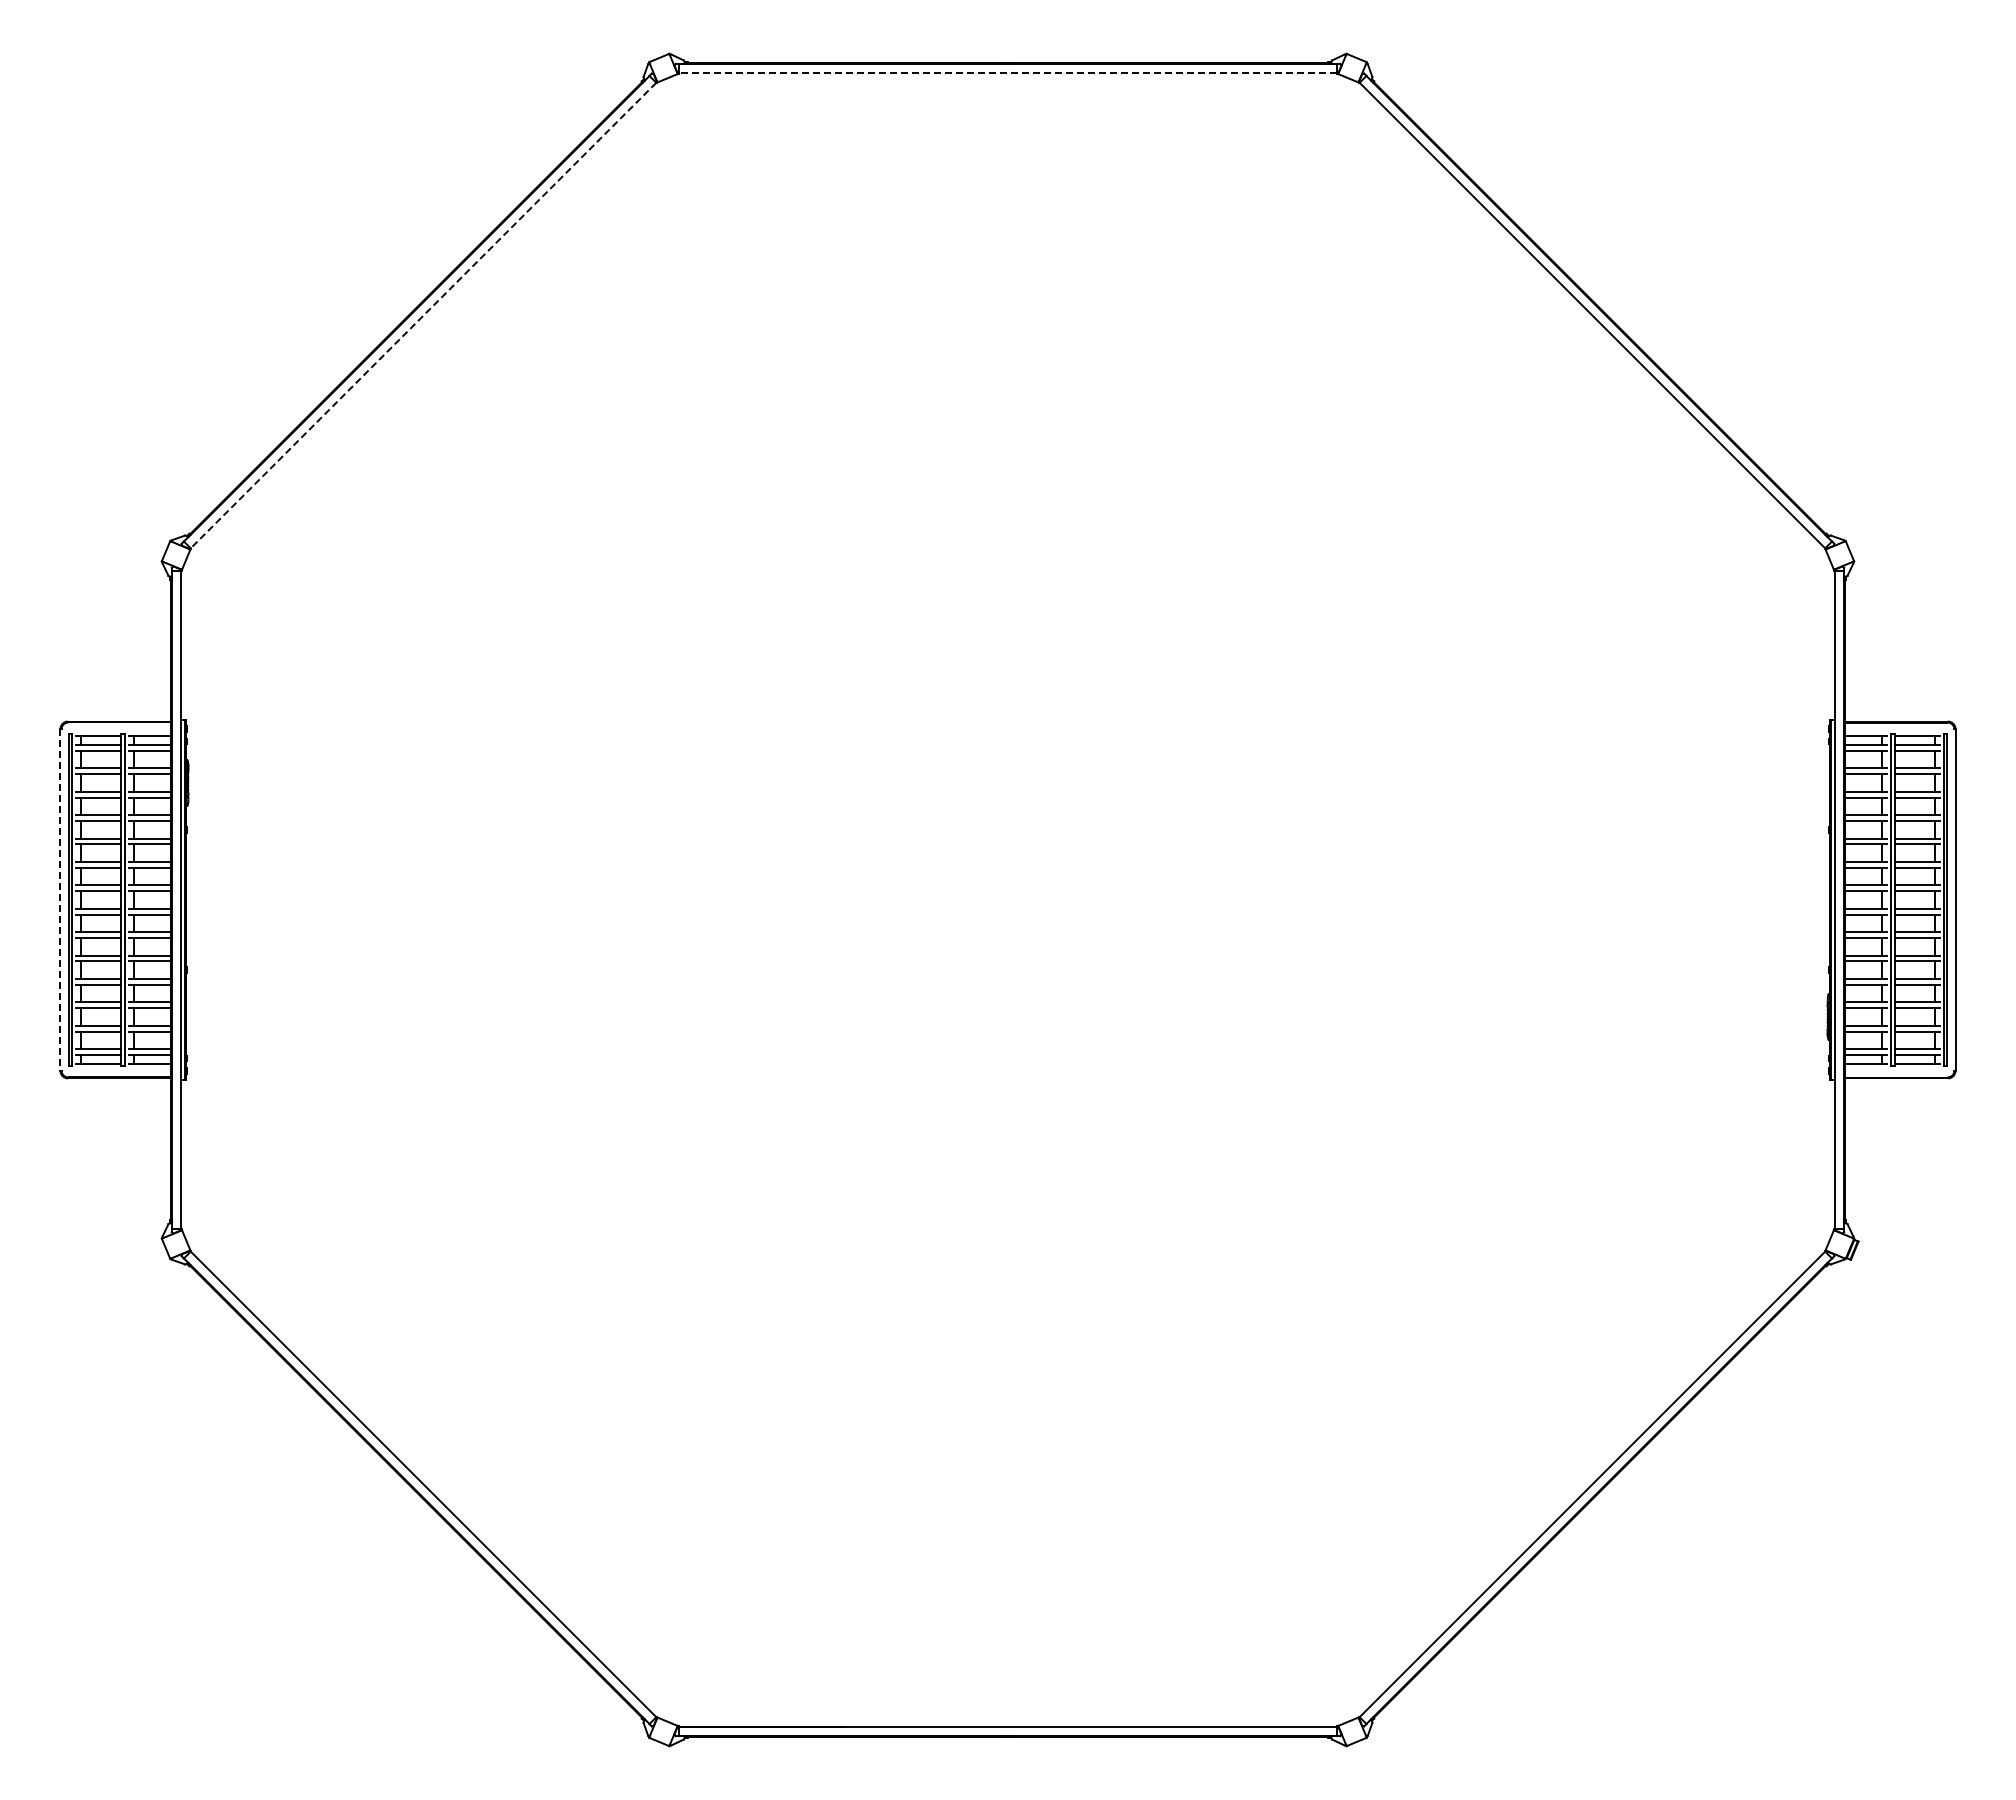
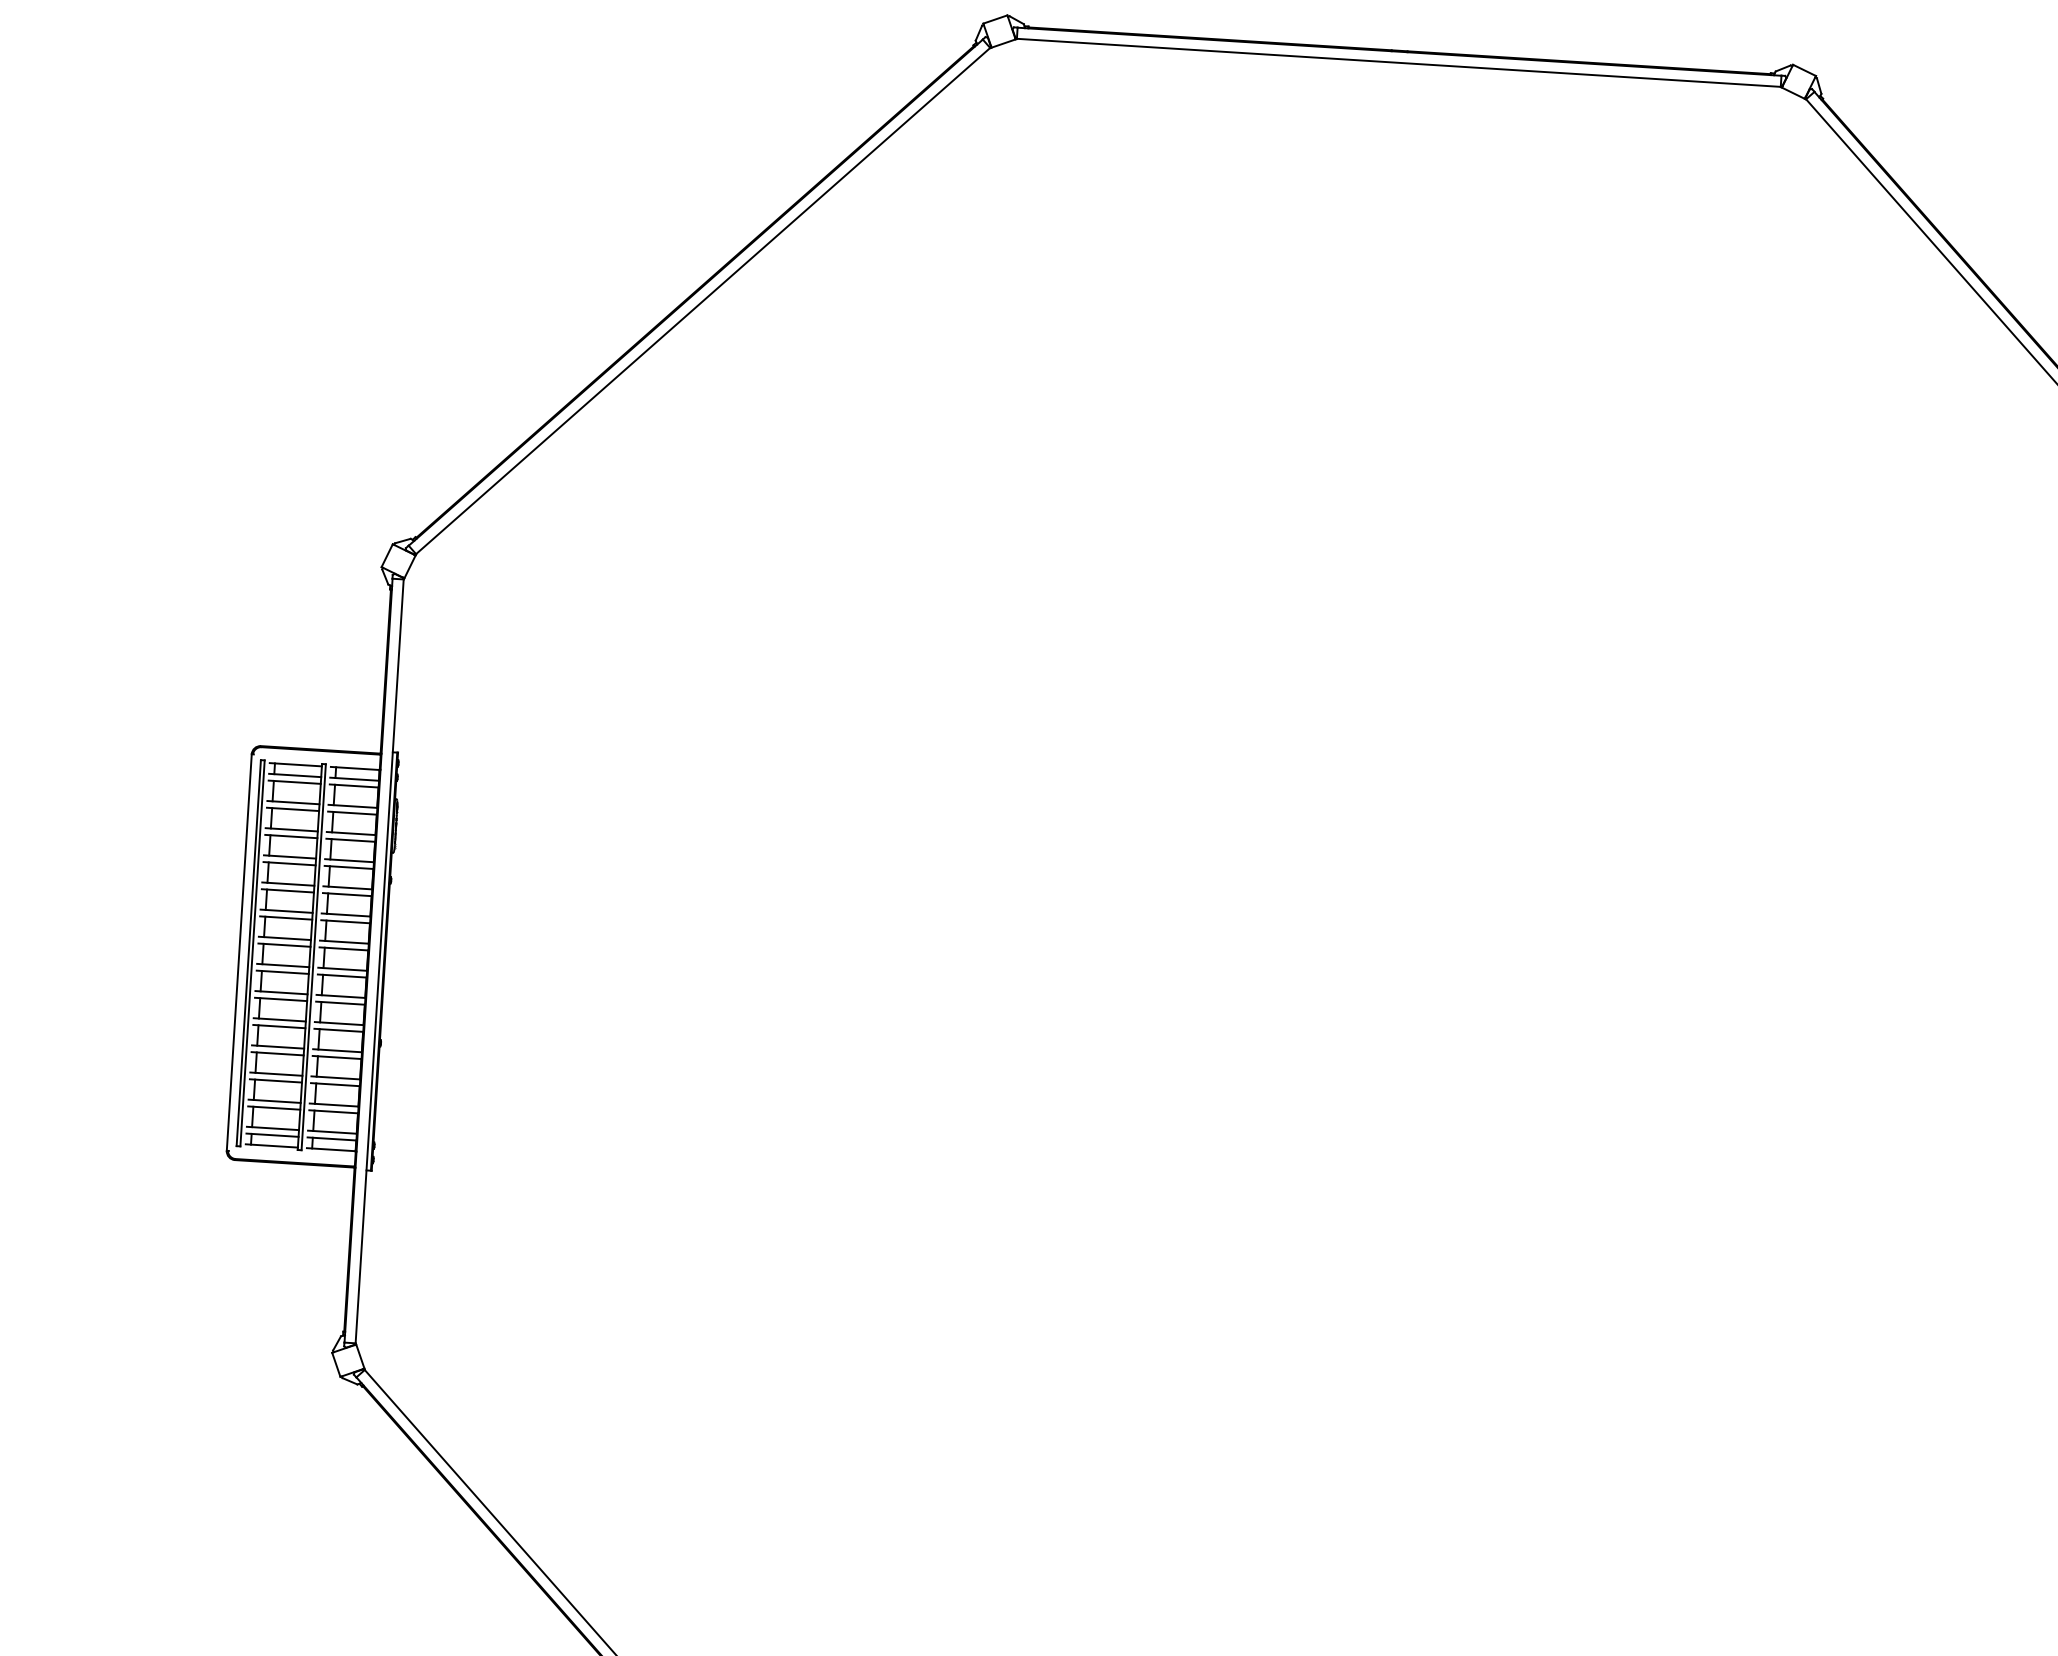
line: (1007, 73) -> (1398, 62), dashed -> solid
line: (423, 315) -> (703, 300), dashed -> solid
line: (60, 900) -> (239, 953), dashed -> solid

